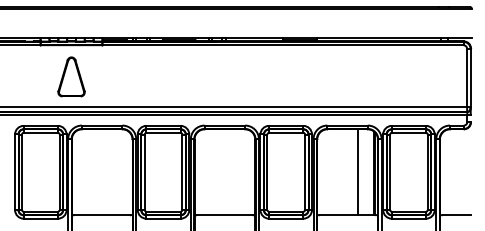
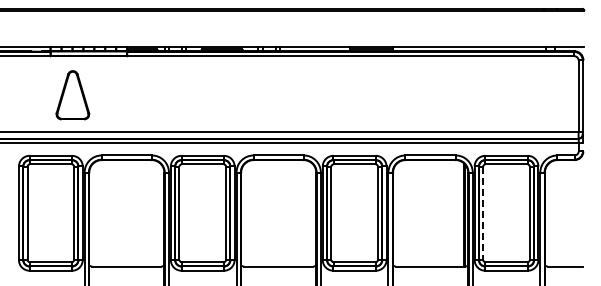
part: (71, 77) -> (72, 95), moved
line: (358, 172) -> (443, 213), removed
line: (390, 172) -> (483, 213), solid -> dashed

